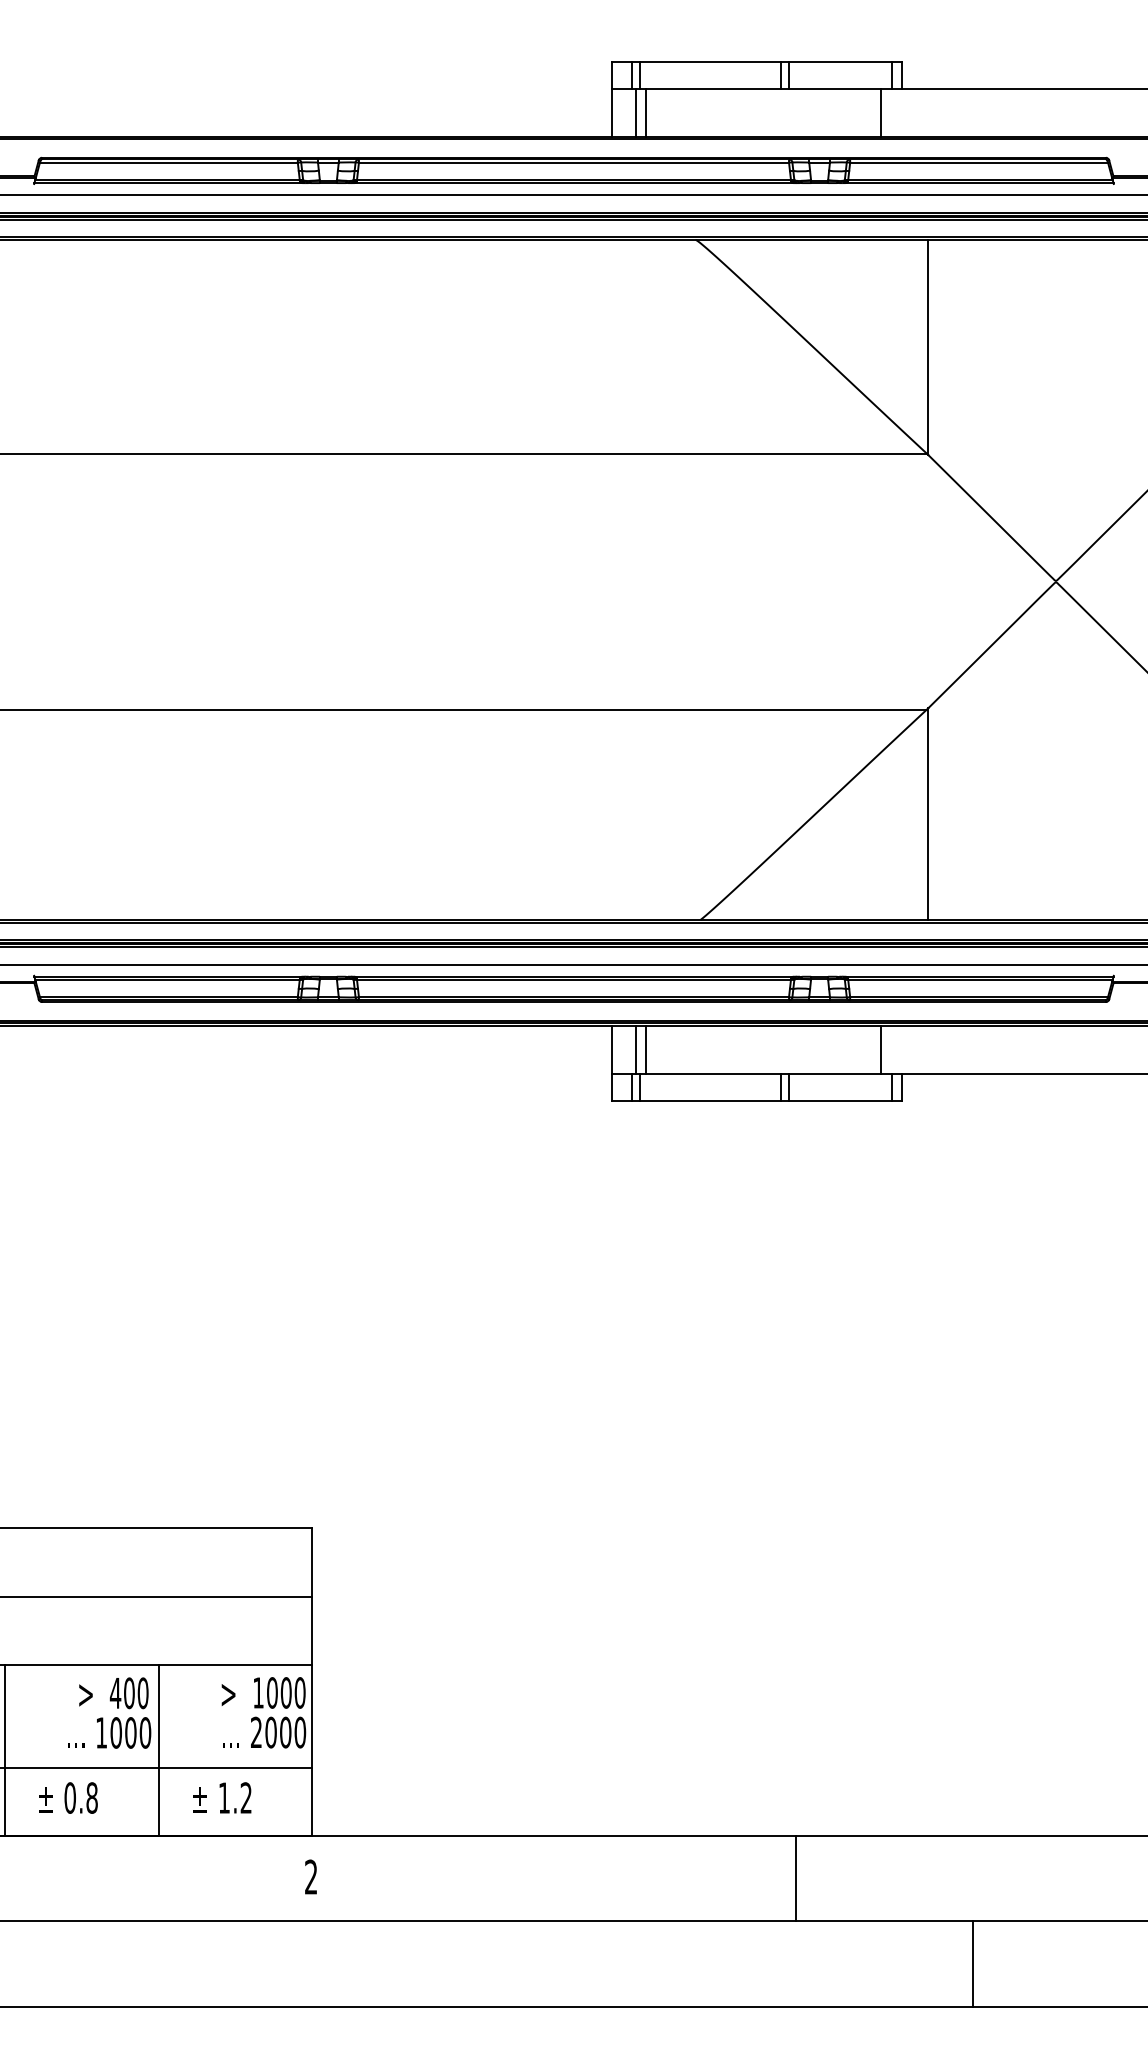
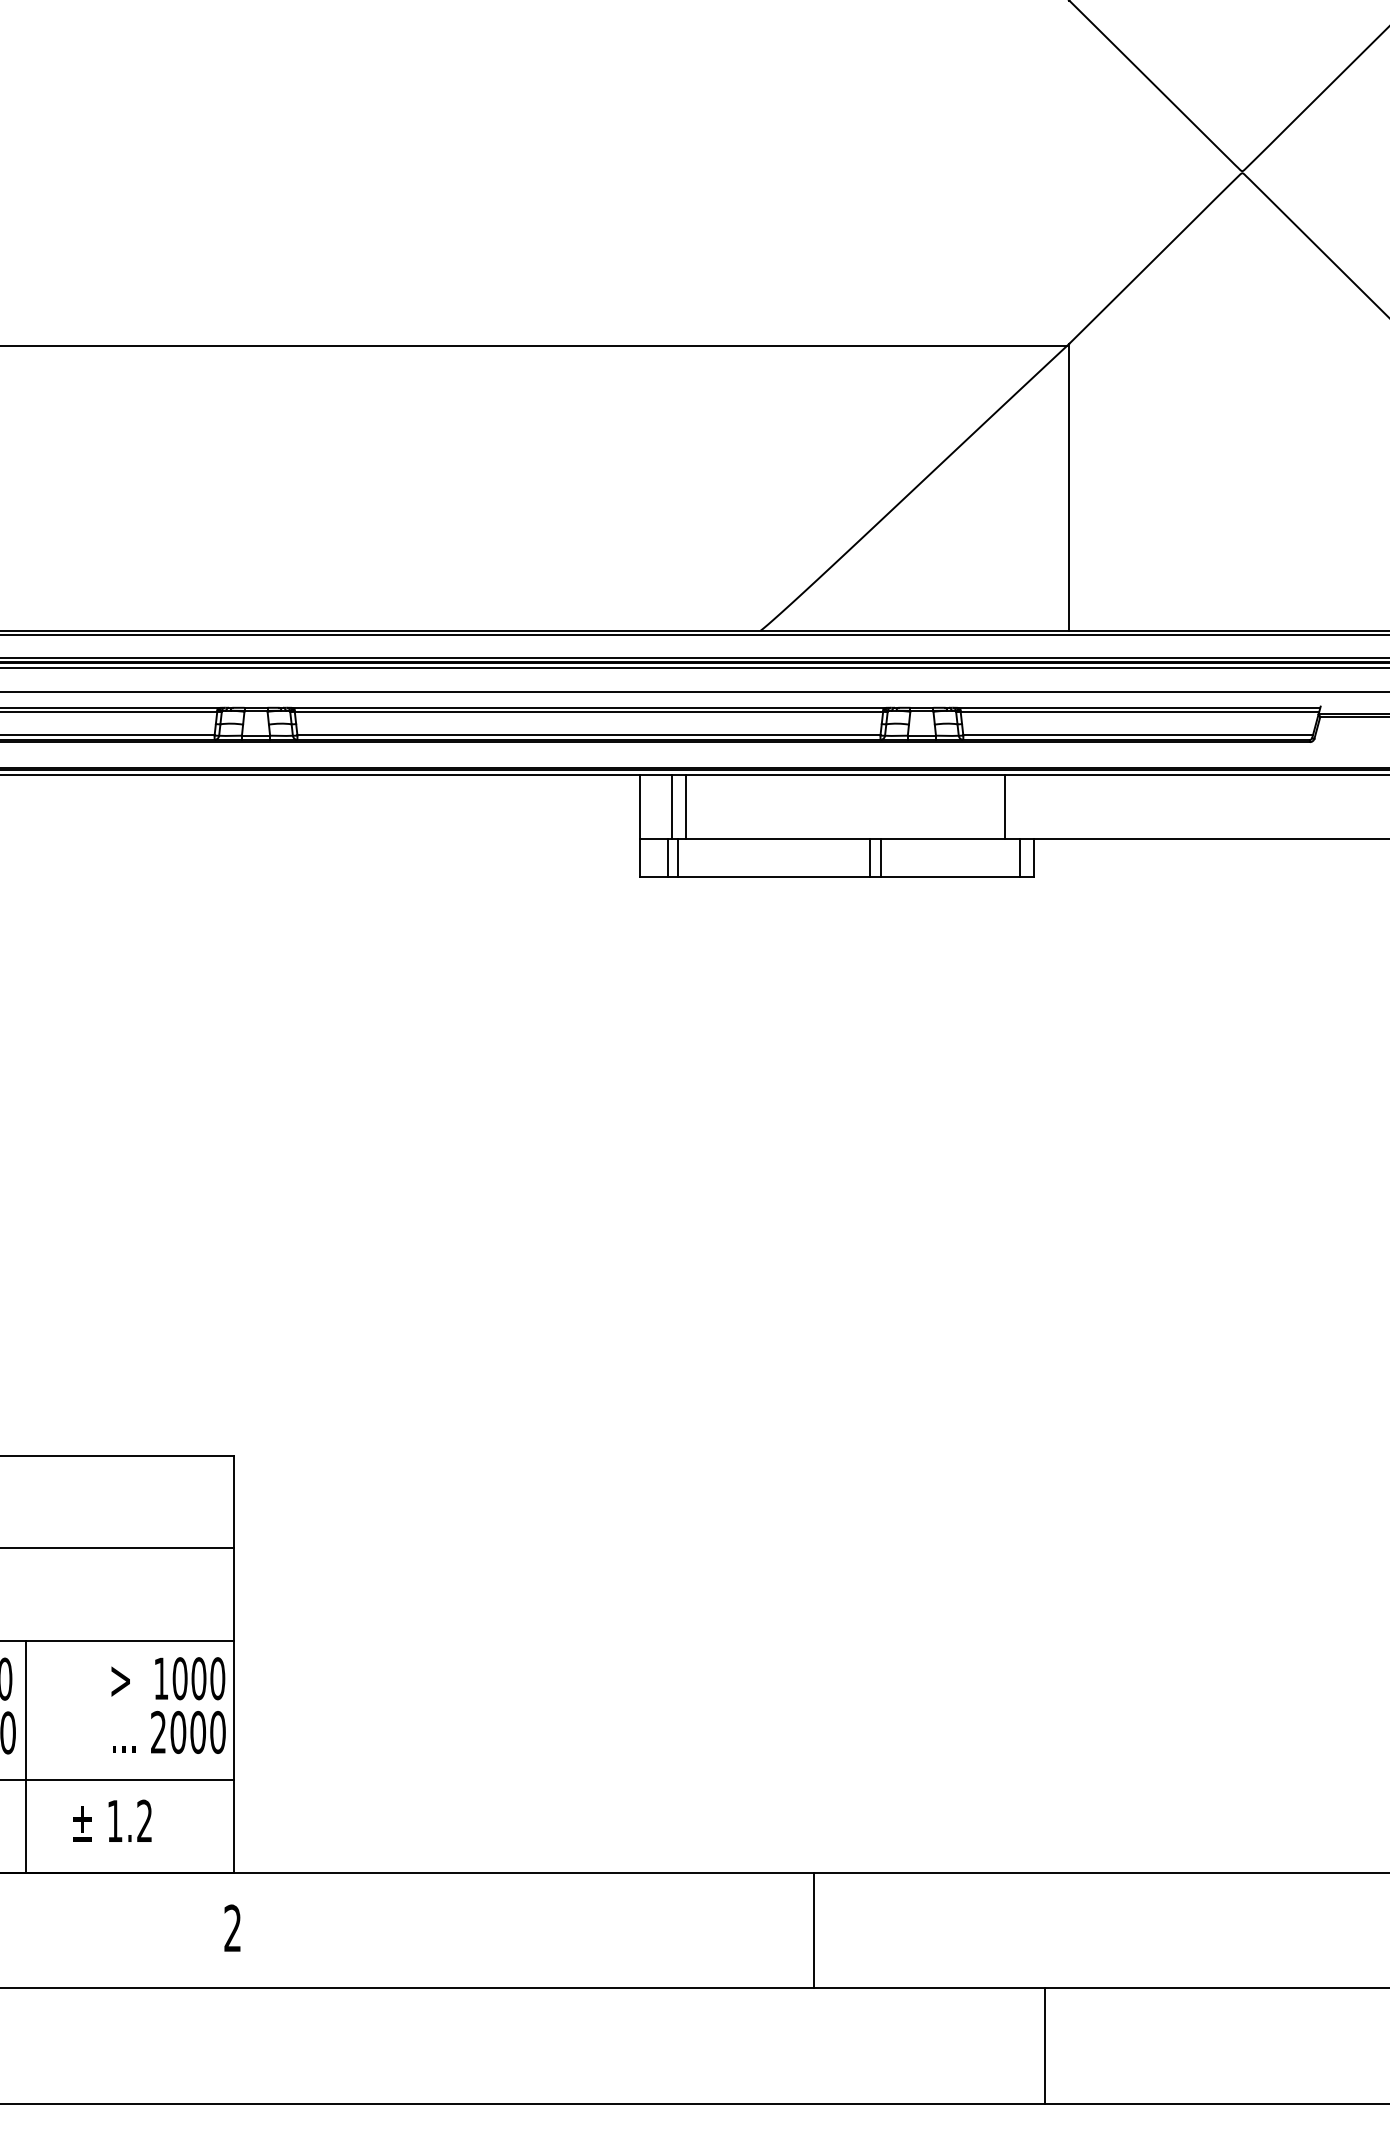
line: (795, 1878) -> (813, 1930), moved
line: (972, 1963) -> (1045, 2045), moved

